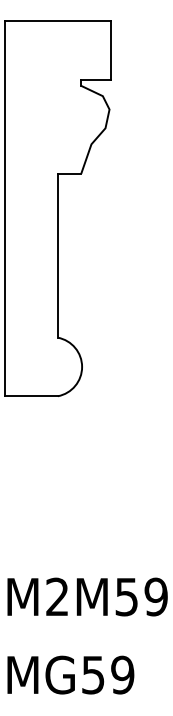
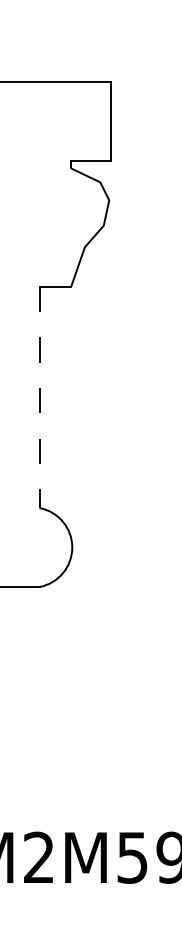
line: (57, 255) -> (39, 397), solid -> dashed

